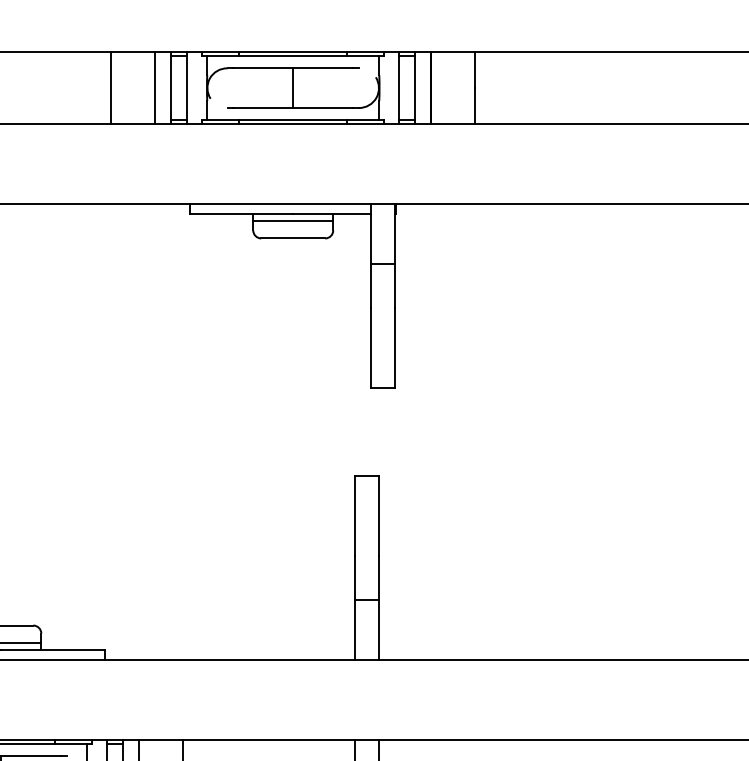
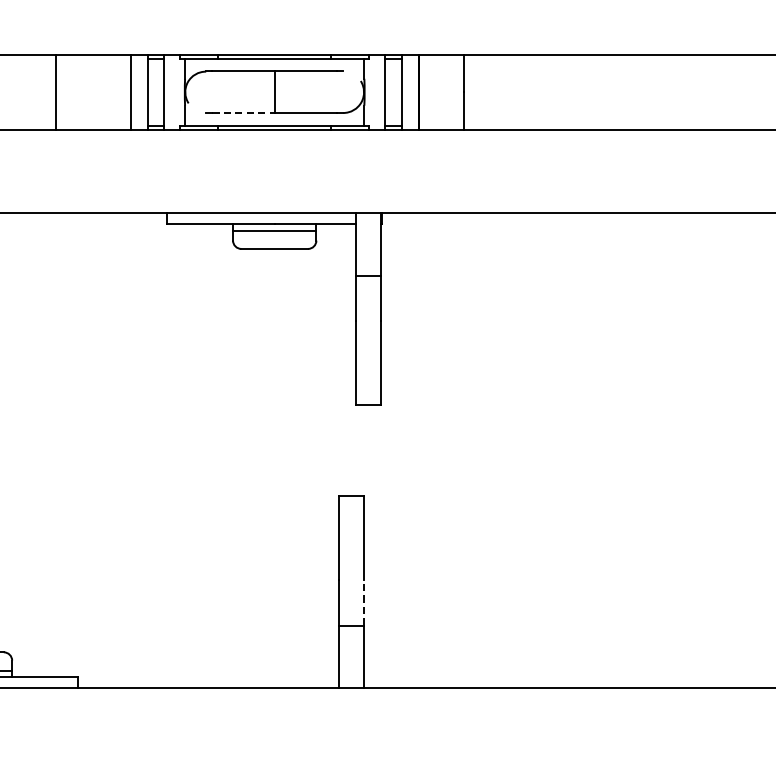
line: (111, 88) -> (56, 92), moved
line: (263, 108) -> (243, 113), solid -> dashed
line: (379, 577) -> (364, 602), solid -> dashed

